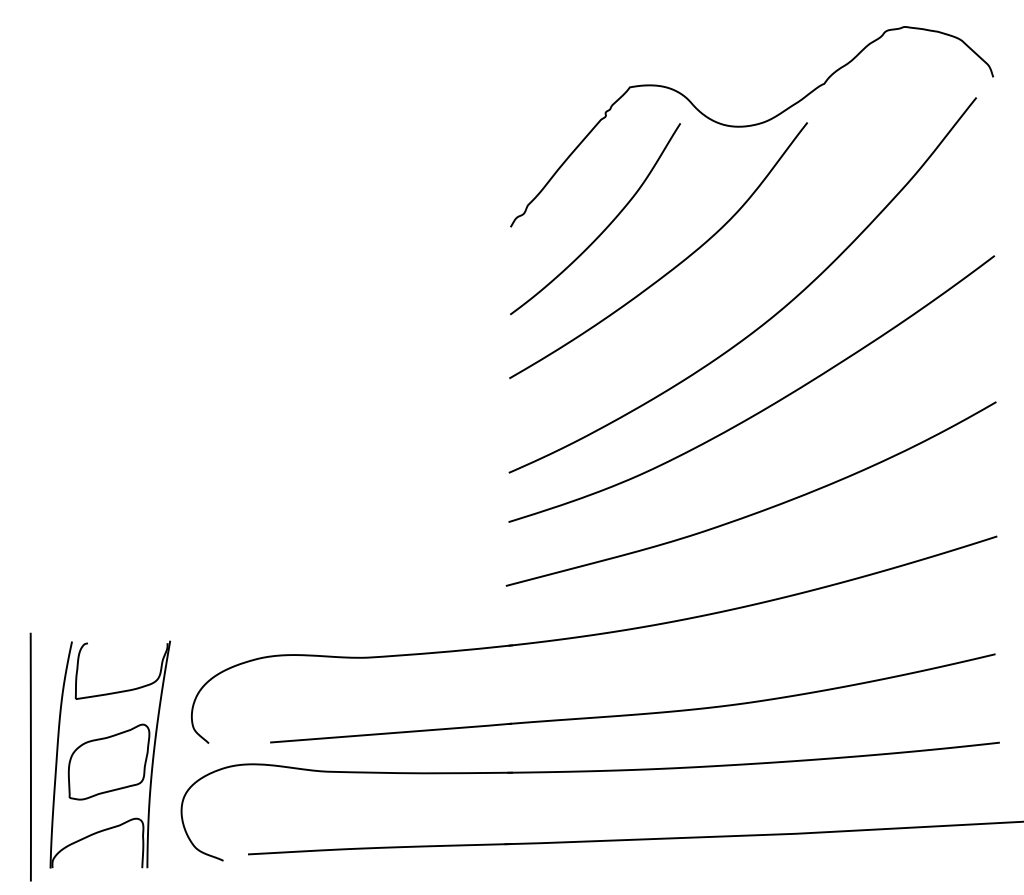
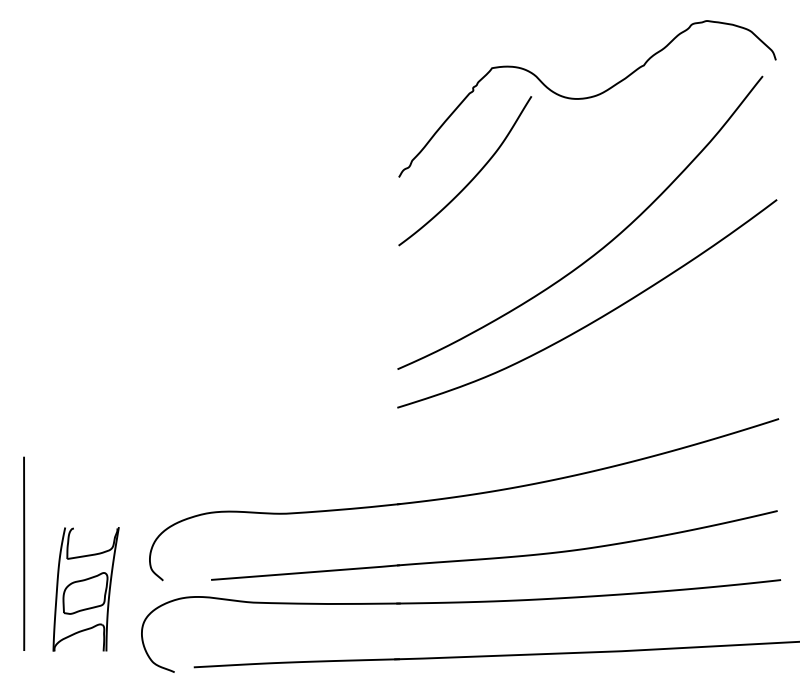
curve: (674, 266) -> (526, 208), removed
curve: (757, 511) -> (591, 399), removed
part: (109, 754) -> (85, 589), size x0.7
line: (30, 756) -> (23, 553), moved

